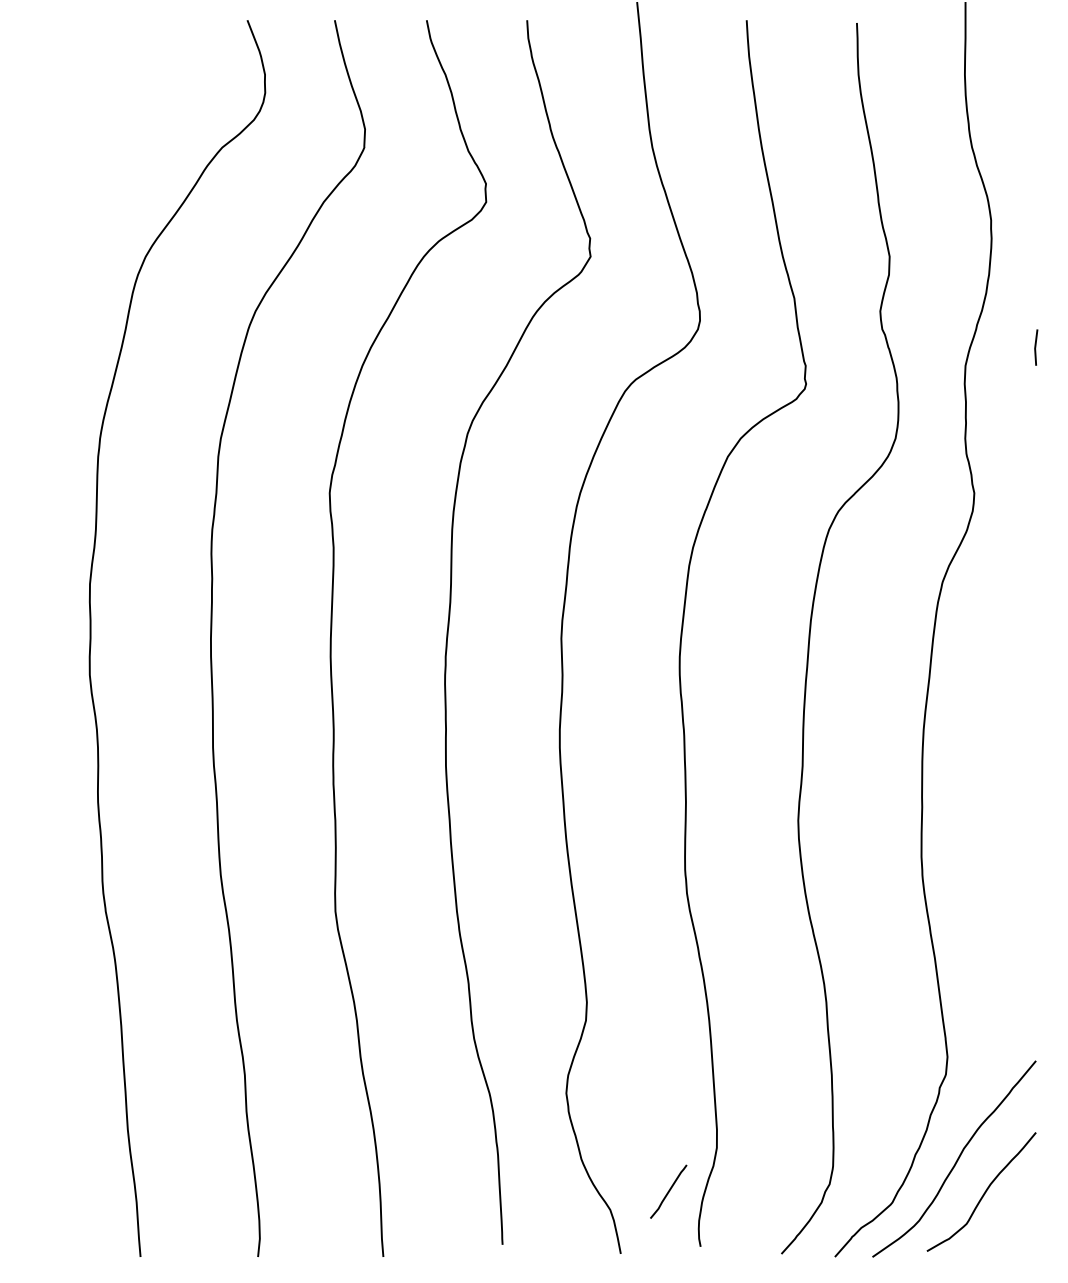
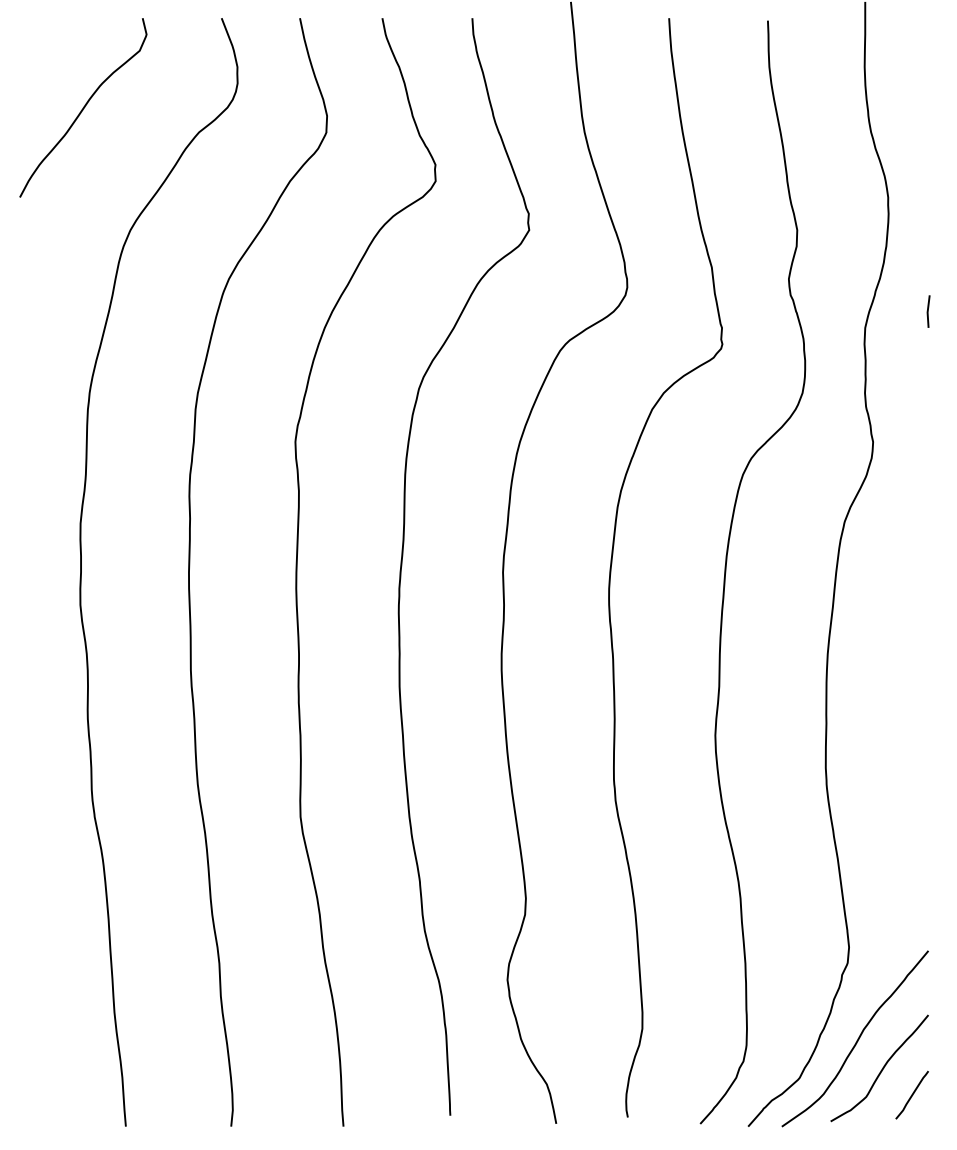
curve: (93, 119) -> (83, 107), added
curve: (667, 1191) -> (911, 1094), moved

